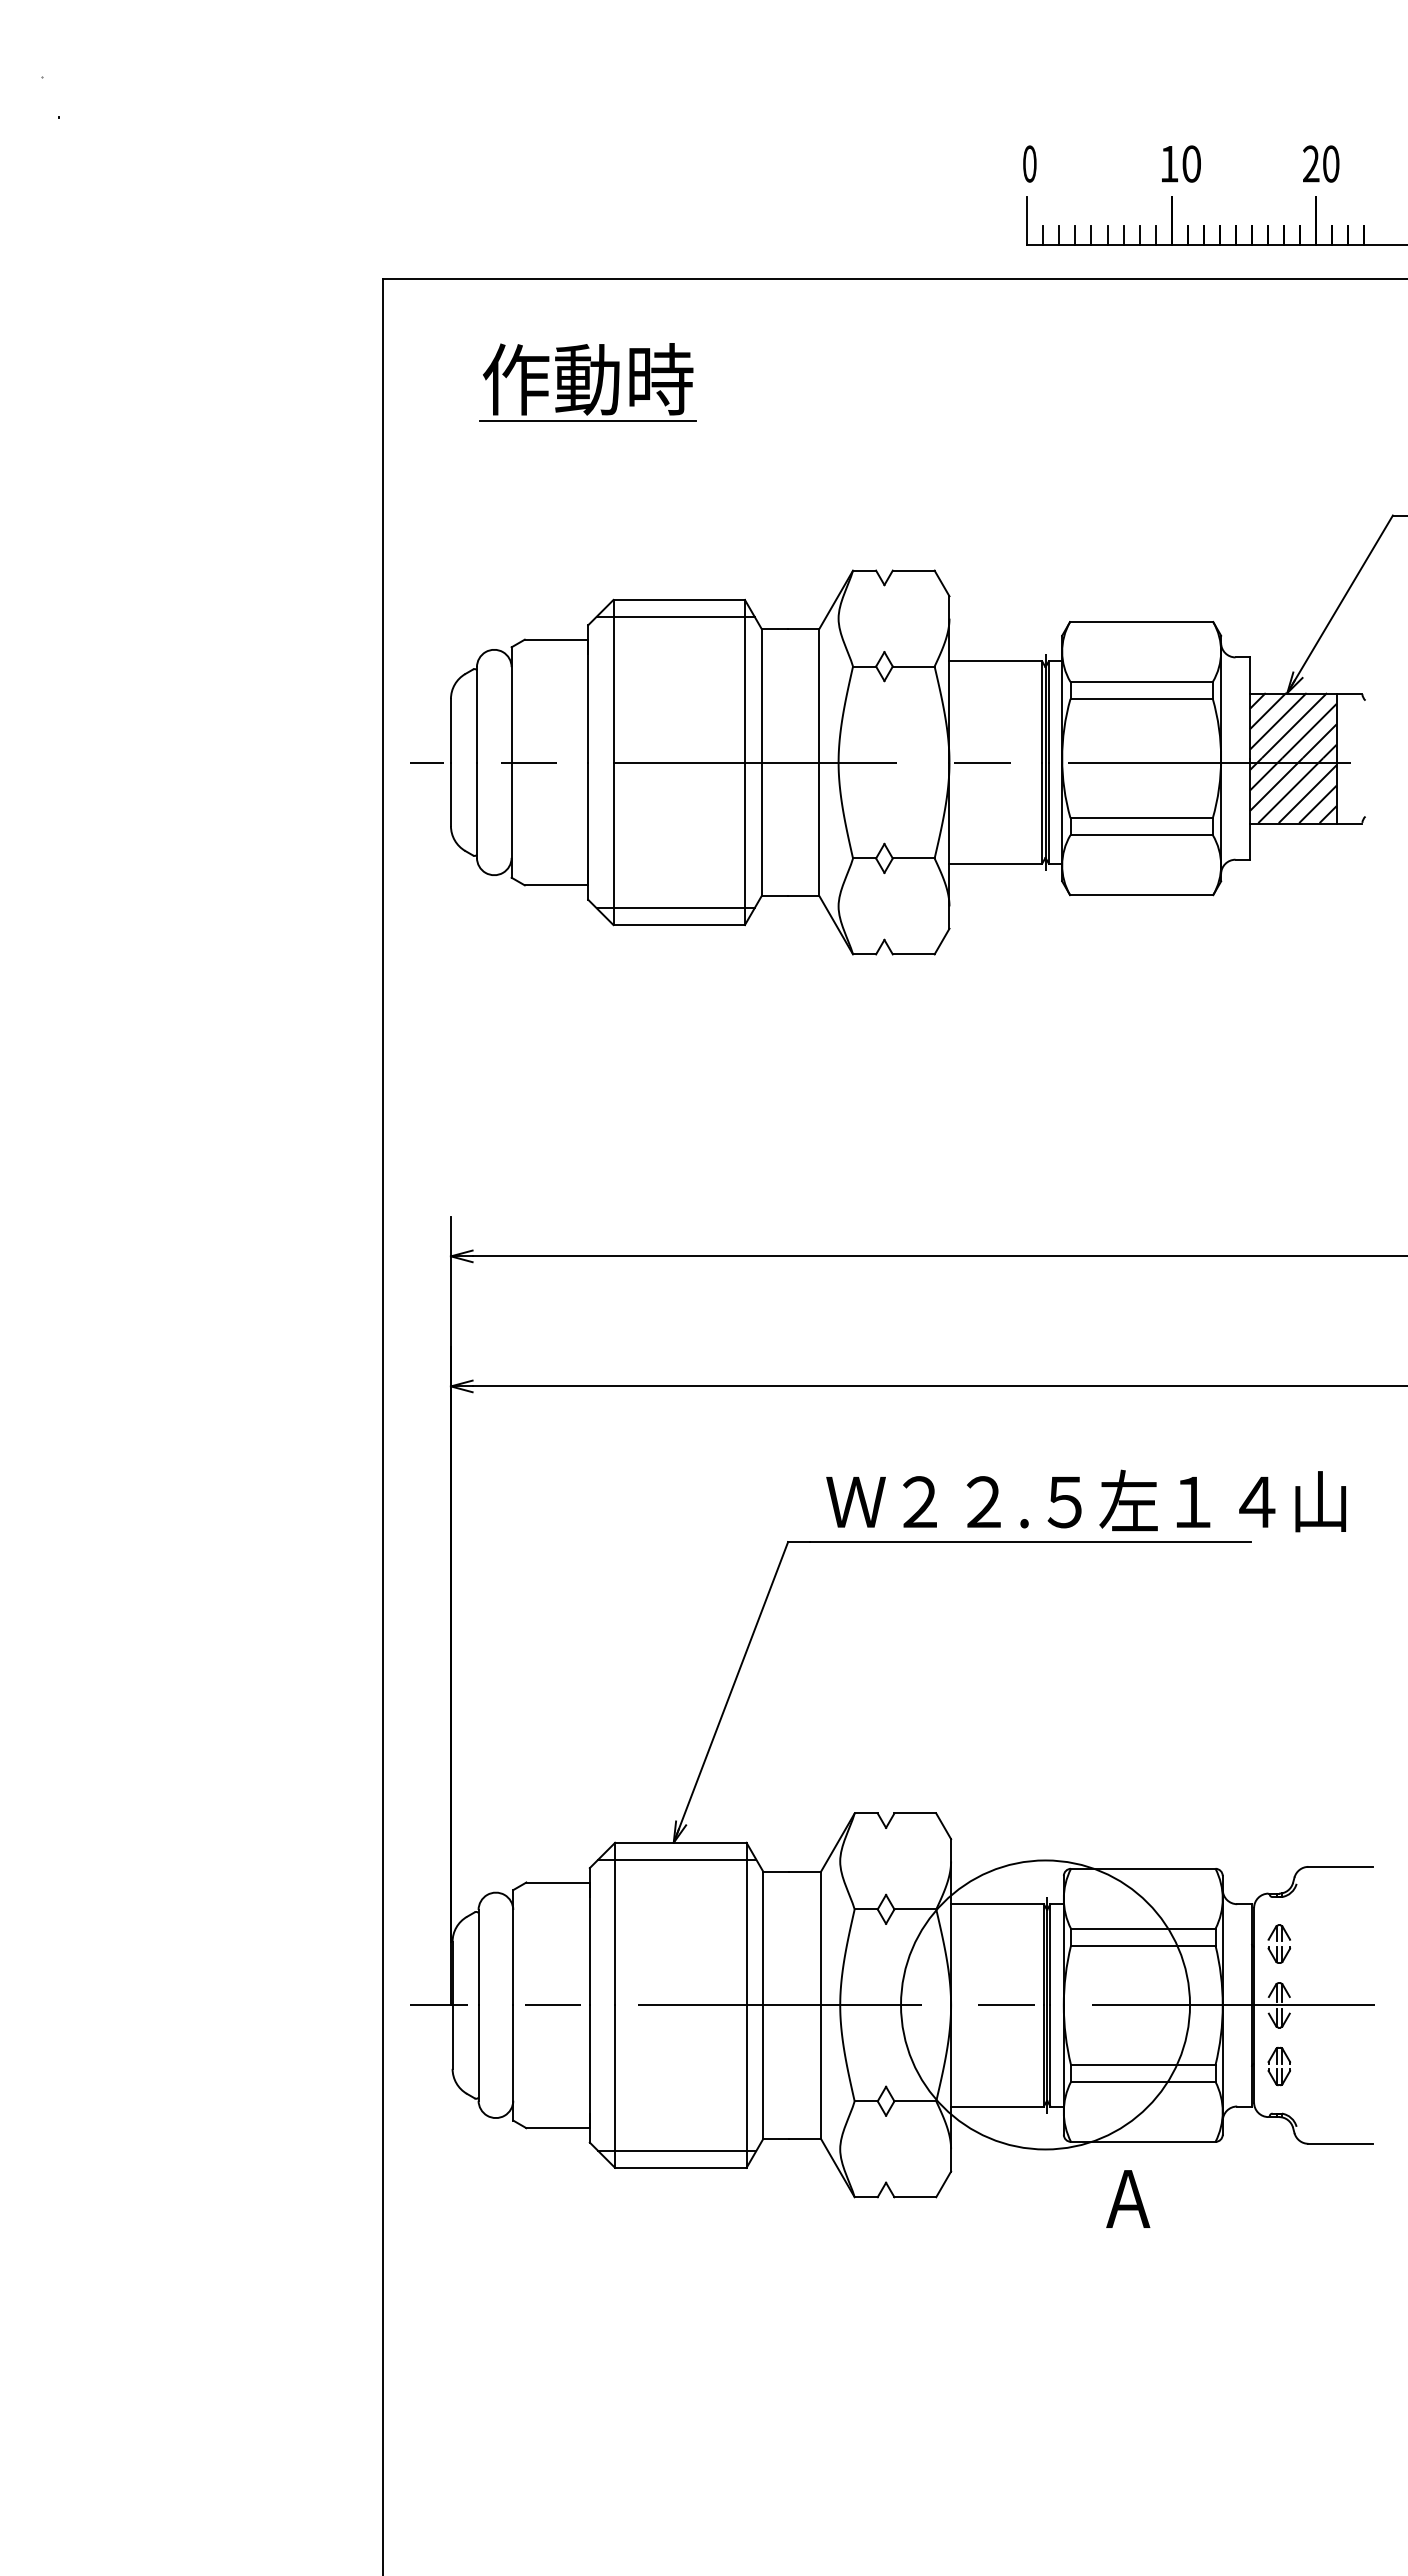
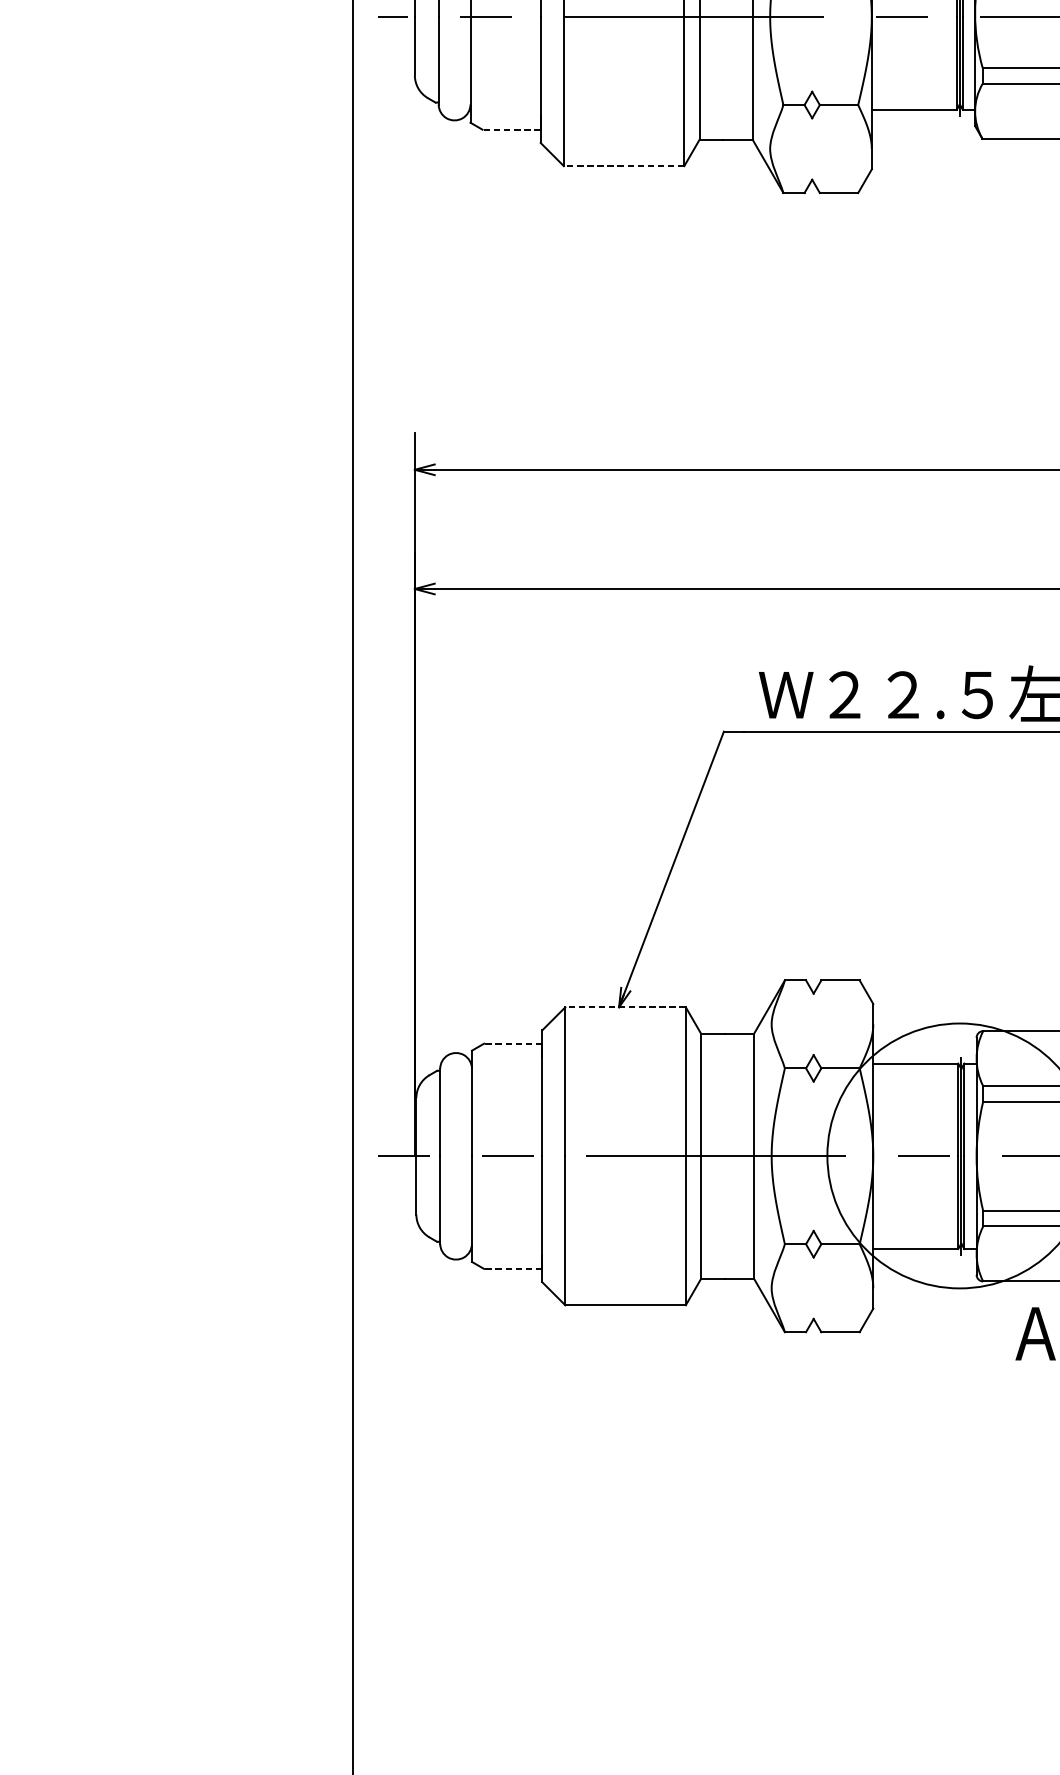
line: (556, 885) -> (511, 129), solid -> dashed
line: (675, 908) -> (620, 150), removed
line: (679, 925) -> (624, 166), solid -> dashed
line: (680, 1842) -> (625, 1007), solid -> dashed
line: (677, 1859) -> (622, 1022), removed
line: (558, 1882) -> (513, 1043), solid -> dashed
line: (558, 2128) -> (513, 1269), solid -> dashed
line: (677, 2151) -> (622, 1290), removed

